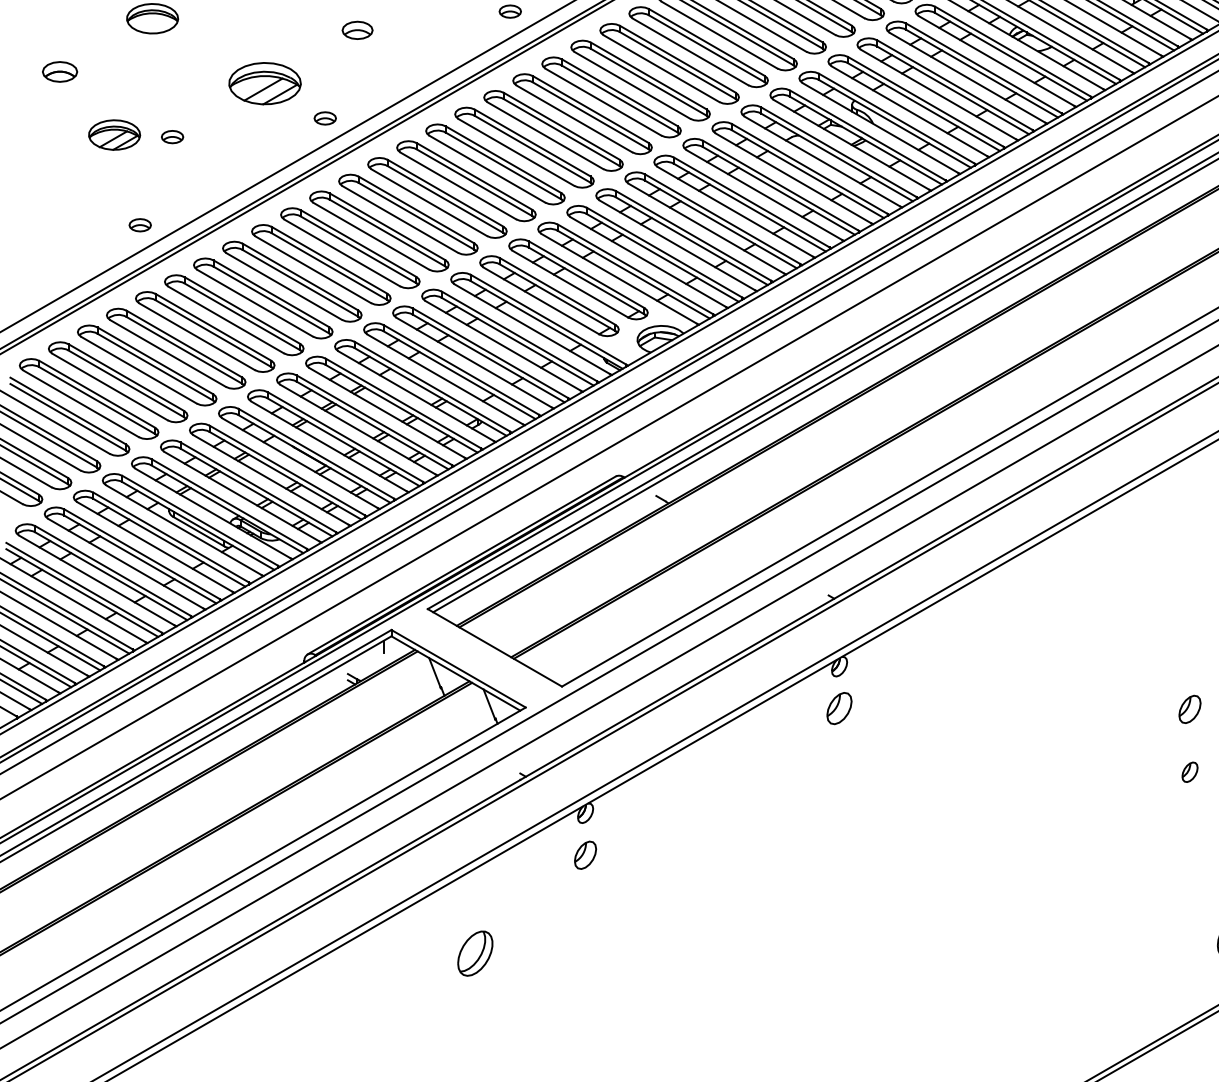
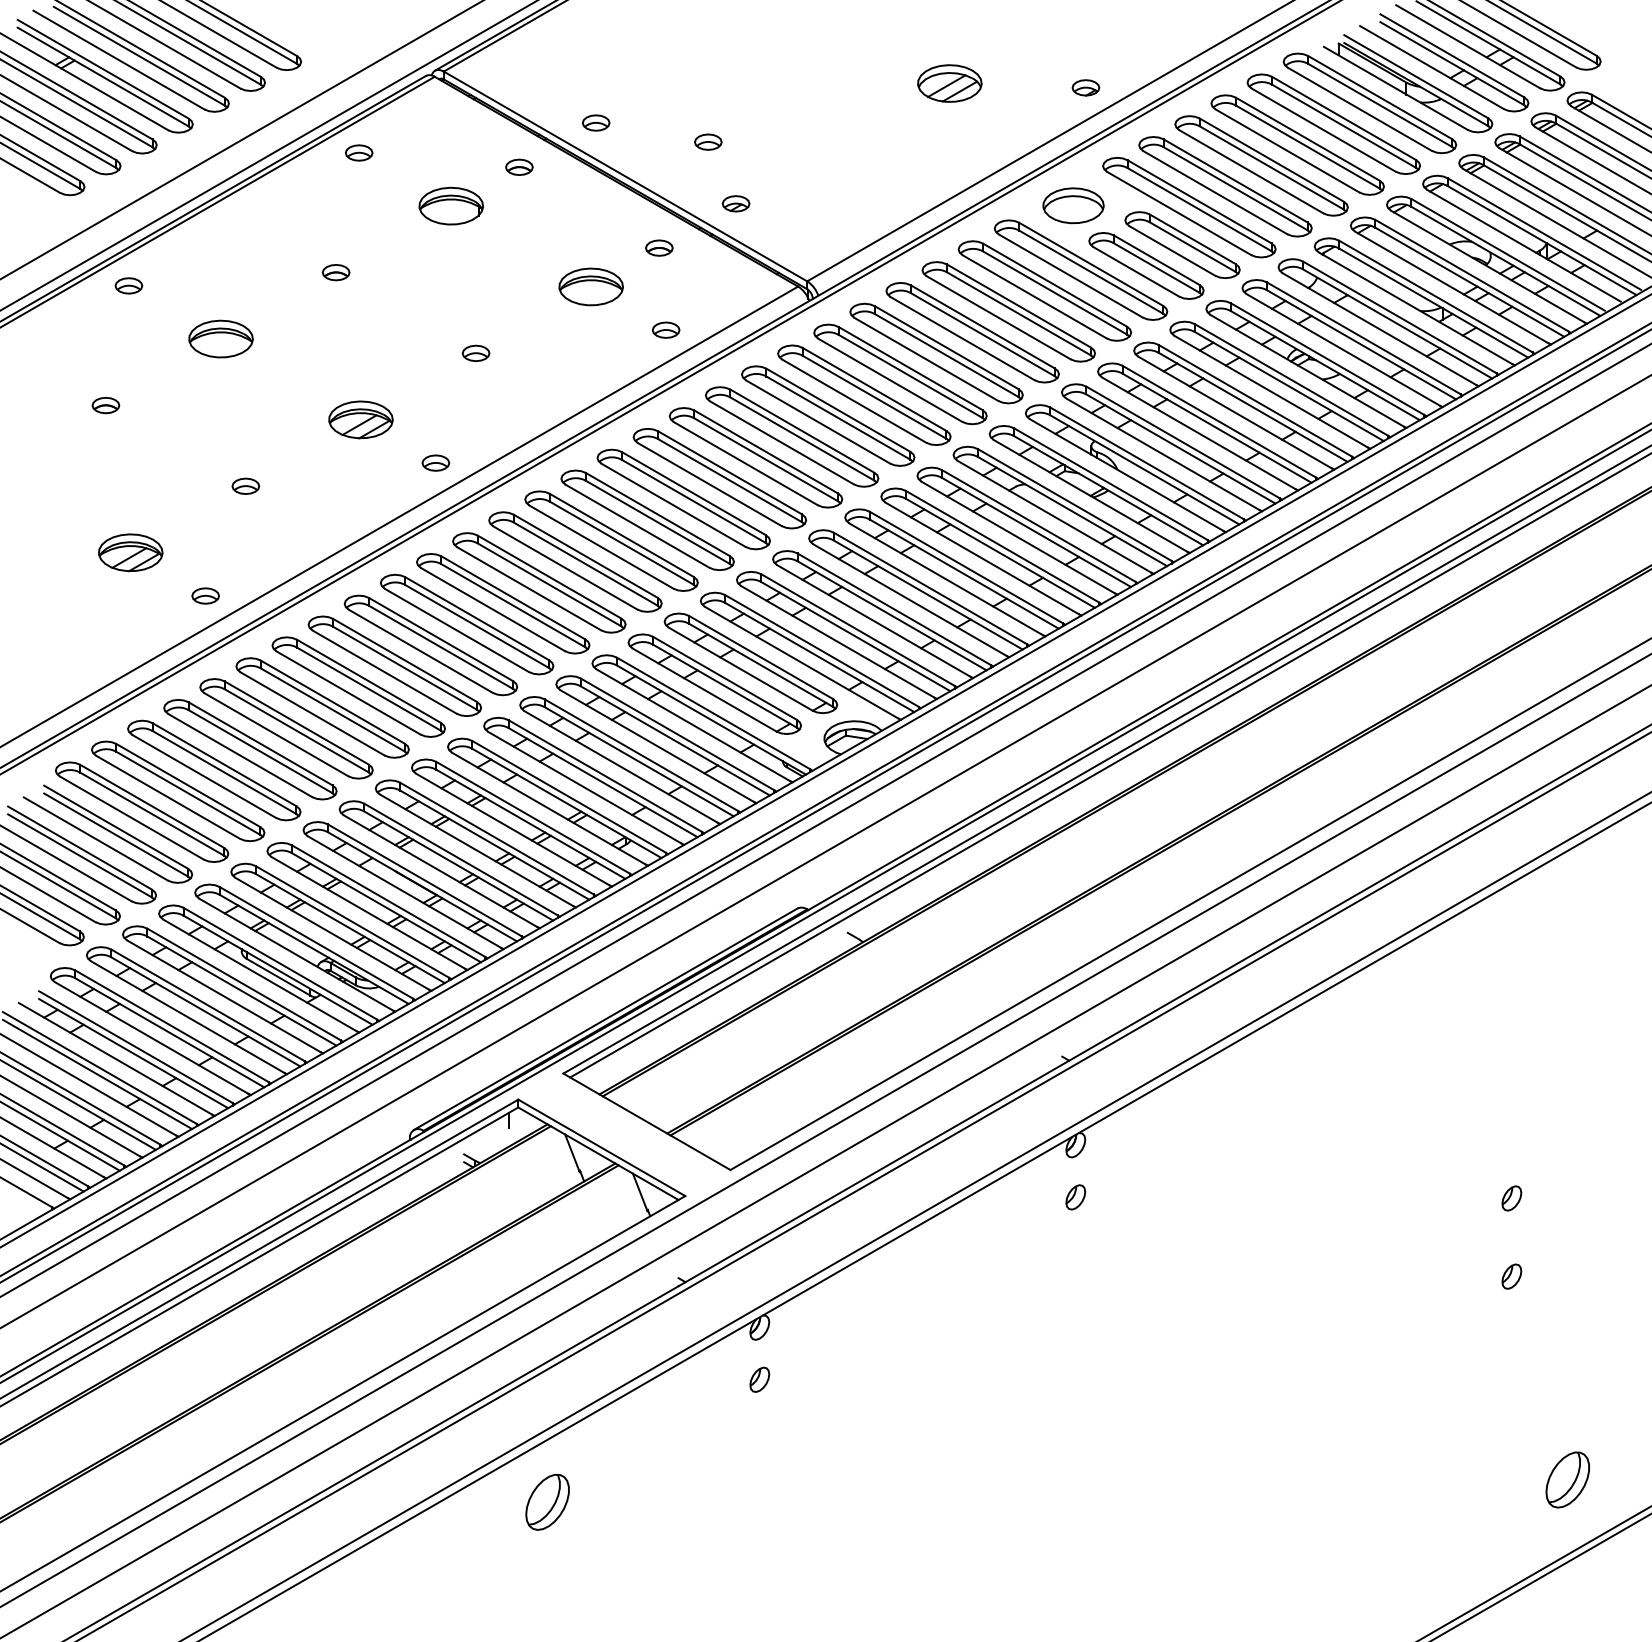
part: (357, 29) -> (475, 352), size x0.71
part: (59, 72) -> (105, 405), size x0.62
part: (264, 83) -> (360, 419), size x0.71
part: (114, 134) -> (130, 552), moved
part: (839, 708) -> (1075, 1197), size x0.62
part: (1189, 709) -> (1511, 1198), size x0.71
part: (585, 854) -> (759, 1379), size x0.71
part: (475, 953) -> (547, 1501), moved

